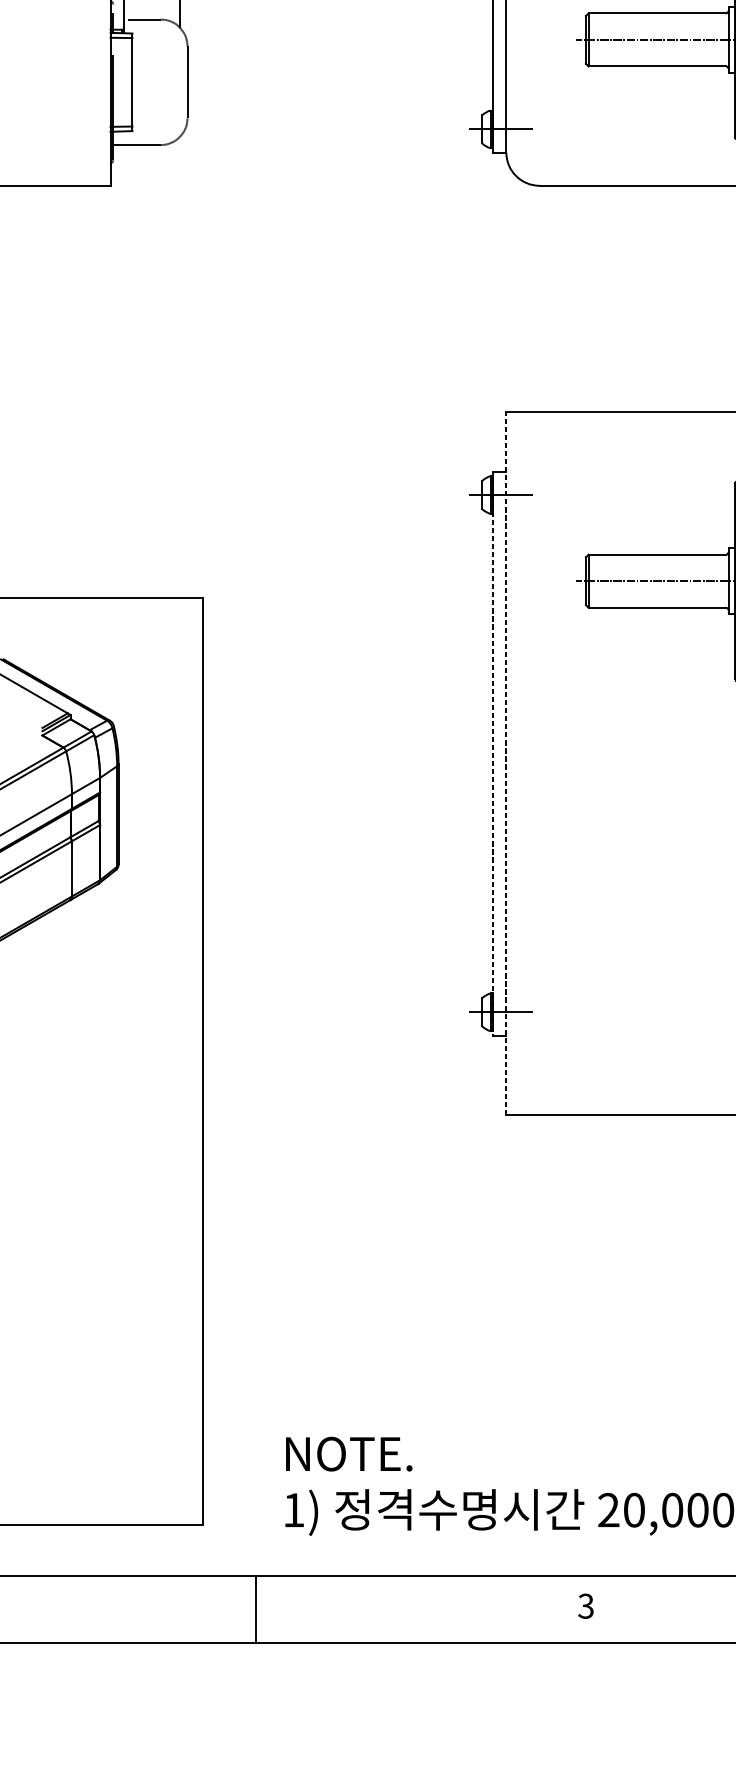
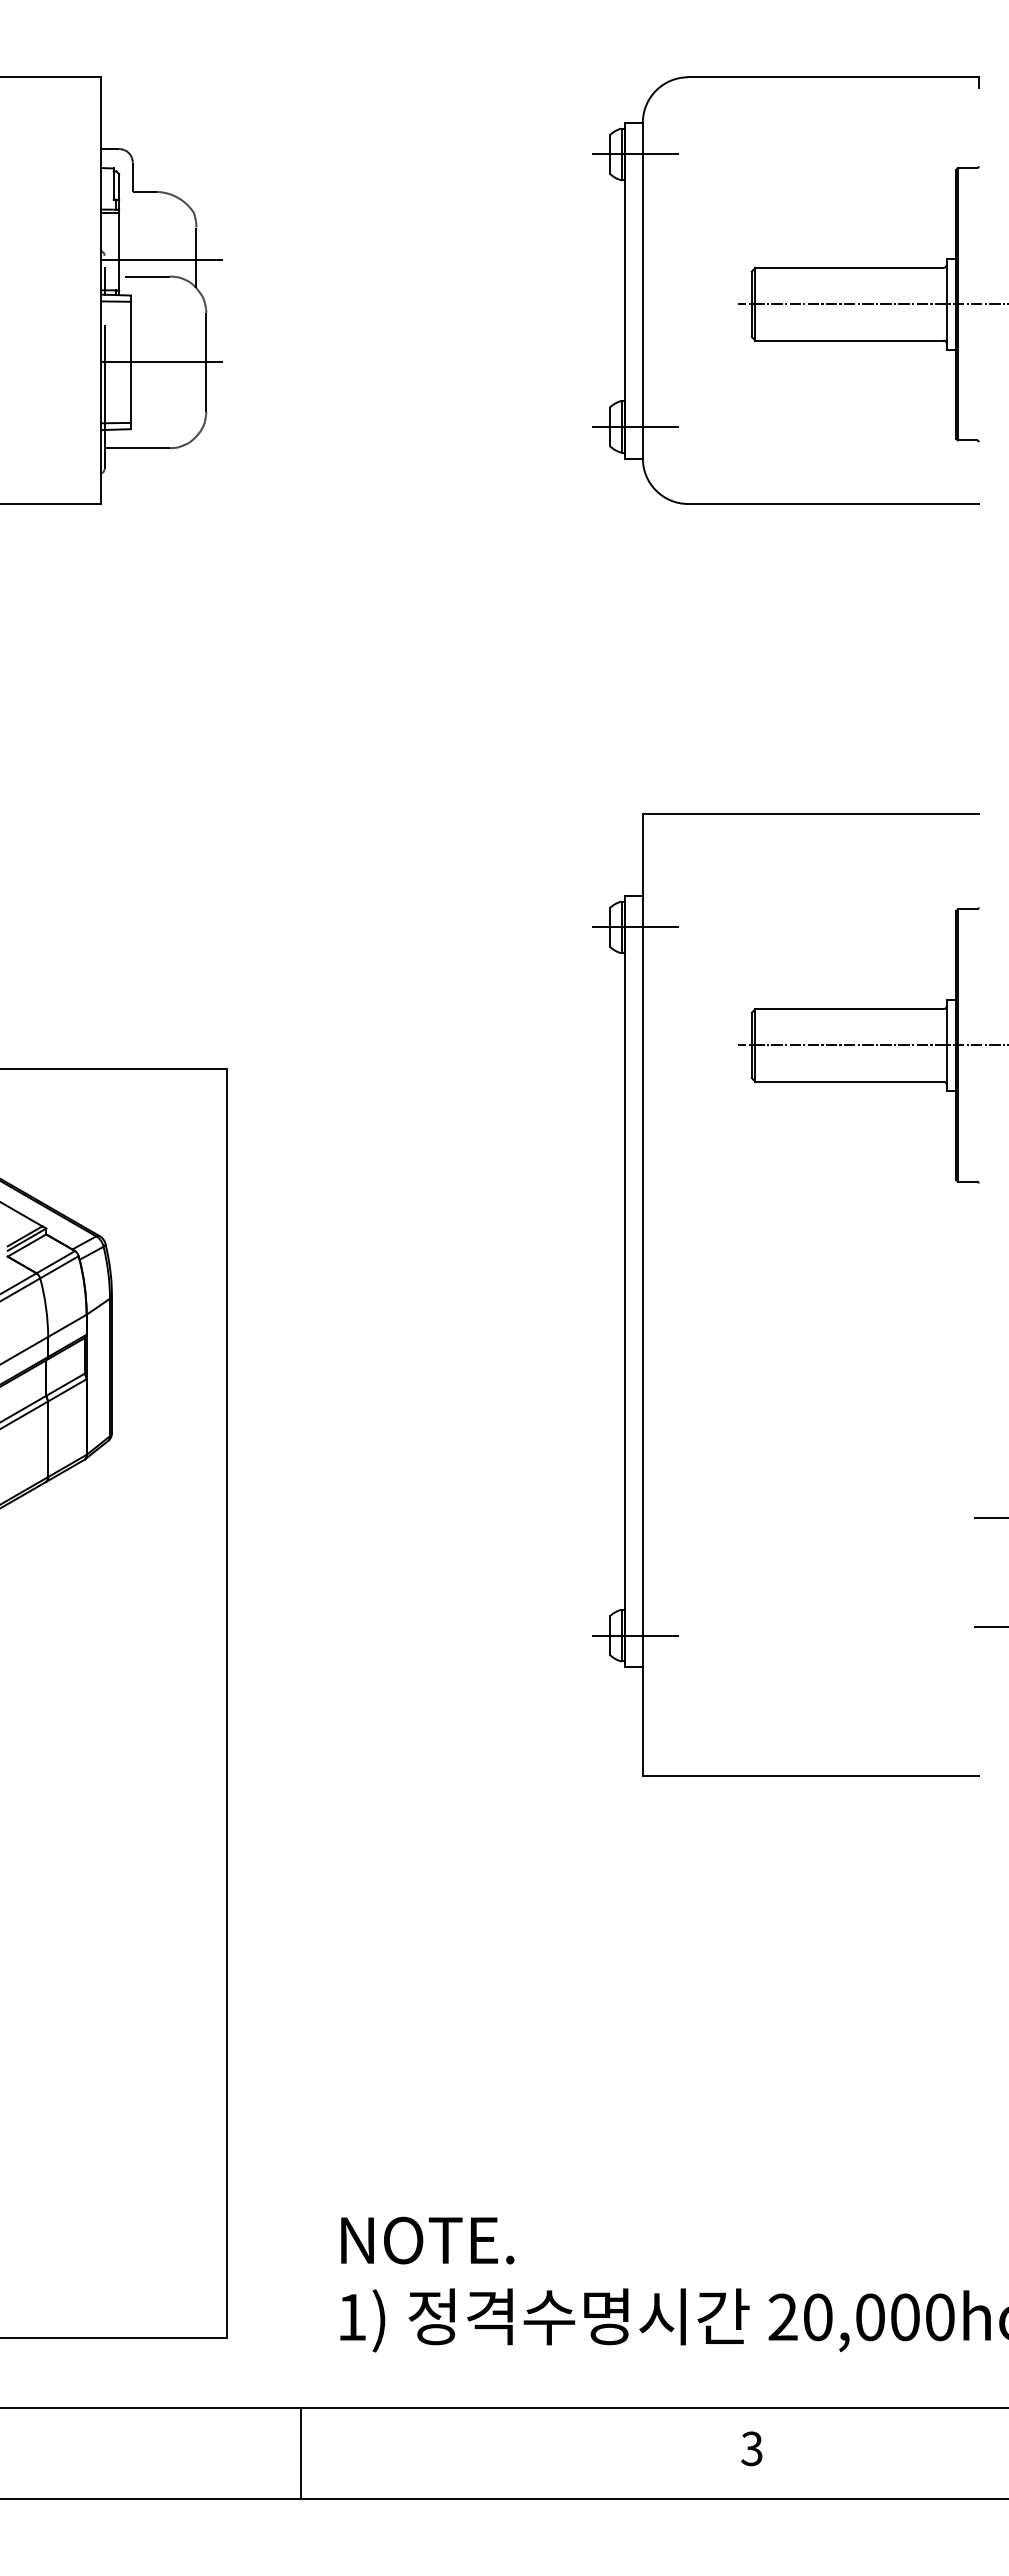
line: (154, 7) -> (161, 259), added
line: (154, 82) -> (161, 362), added
line: (492, 753) -> (624, 1281), dashed -> solid
line: (506, 763) -> (642, 1294), dashed -> solid

